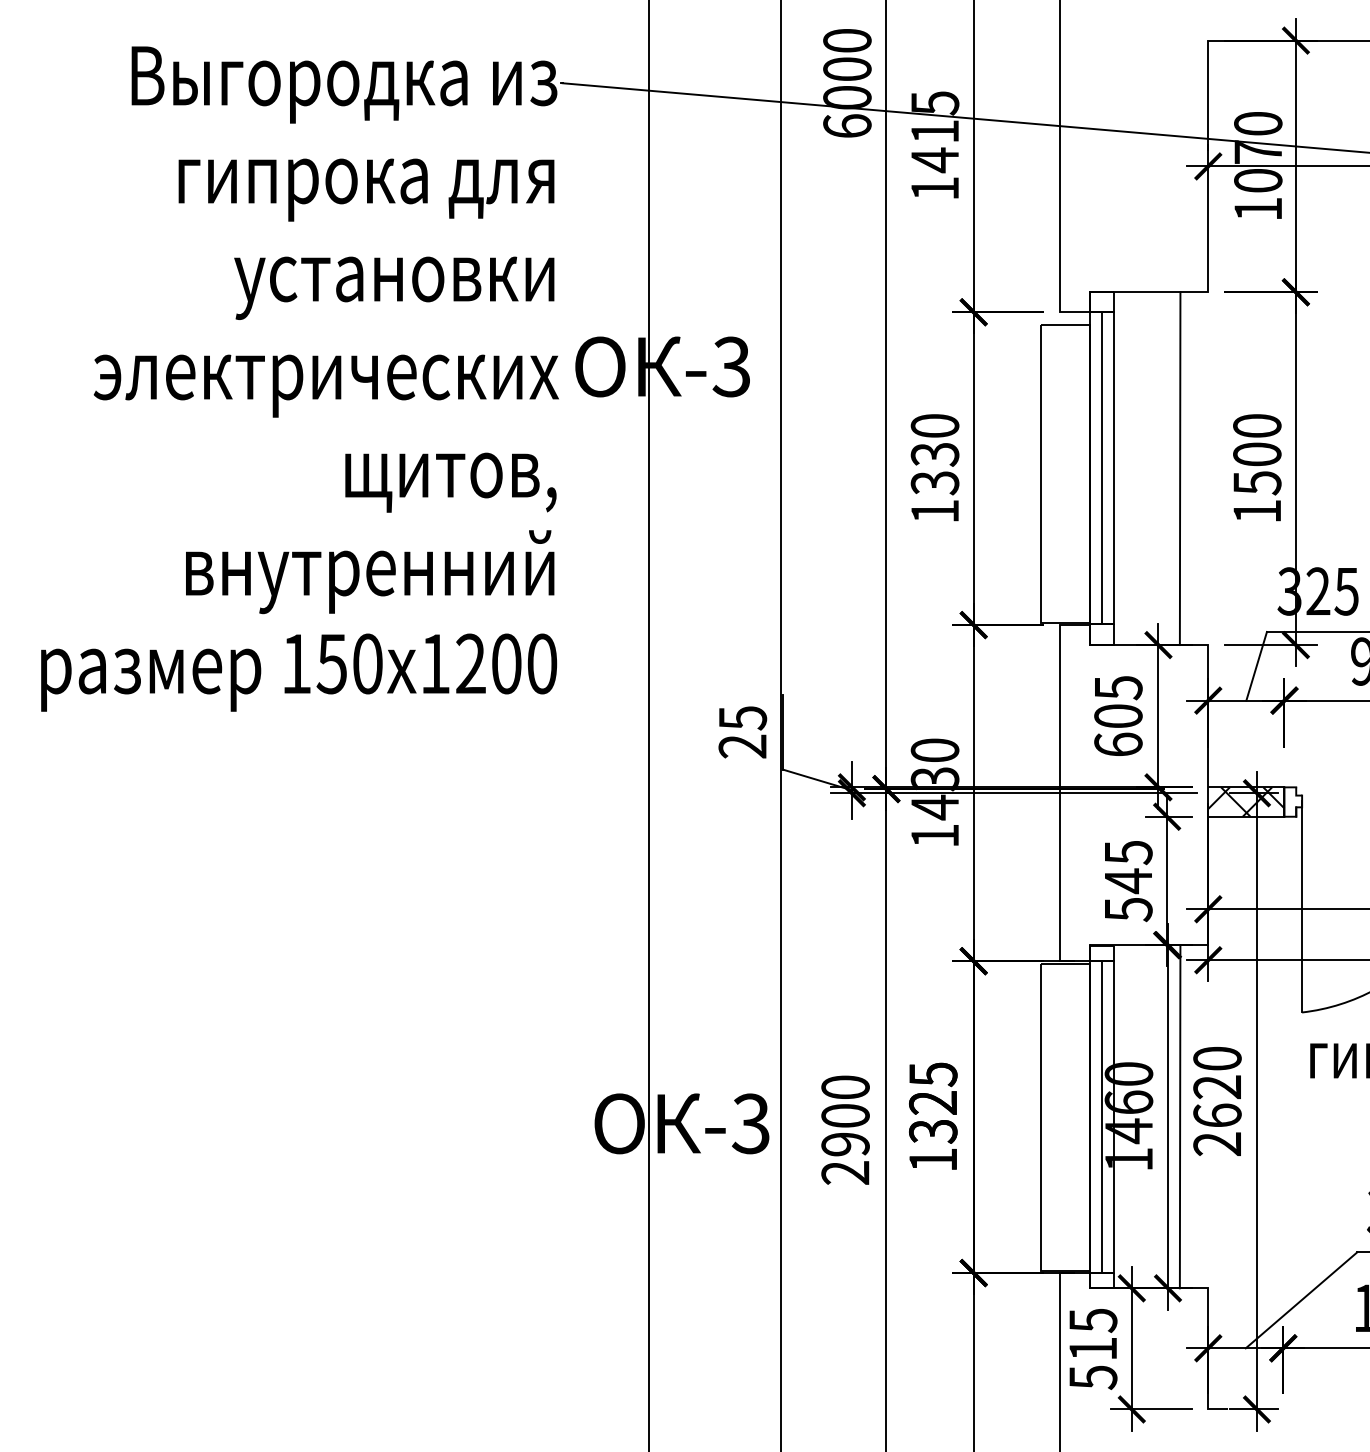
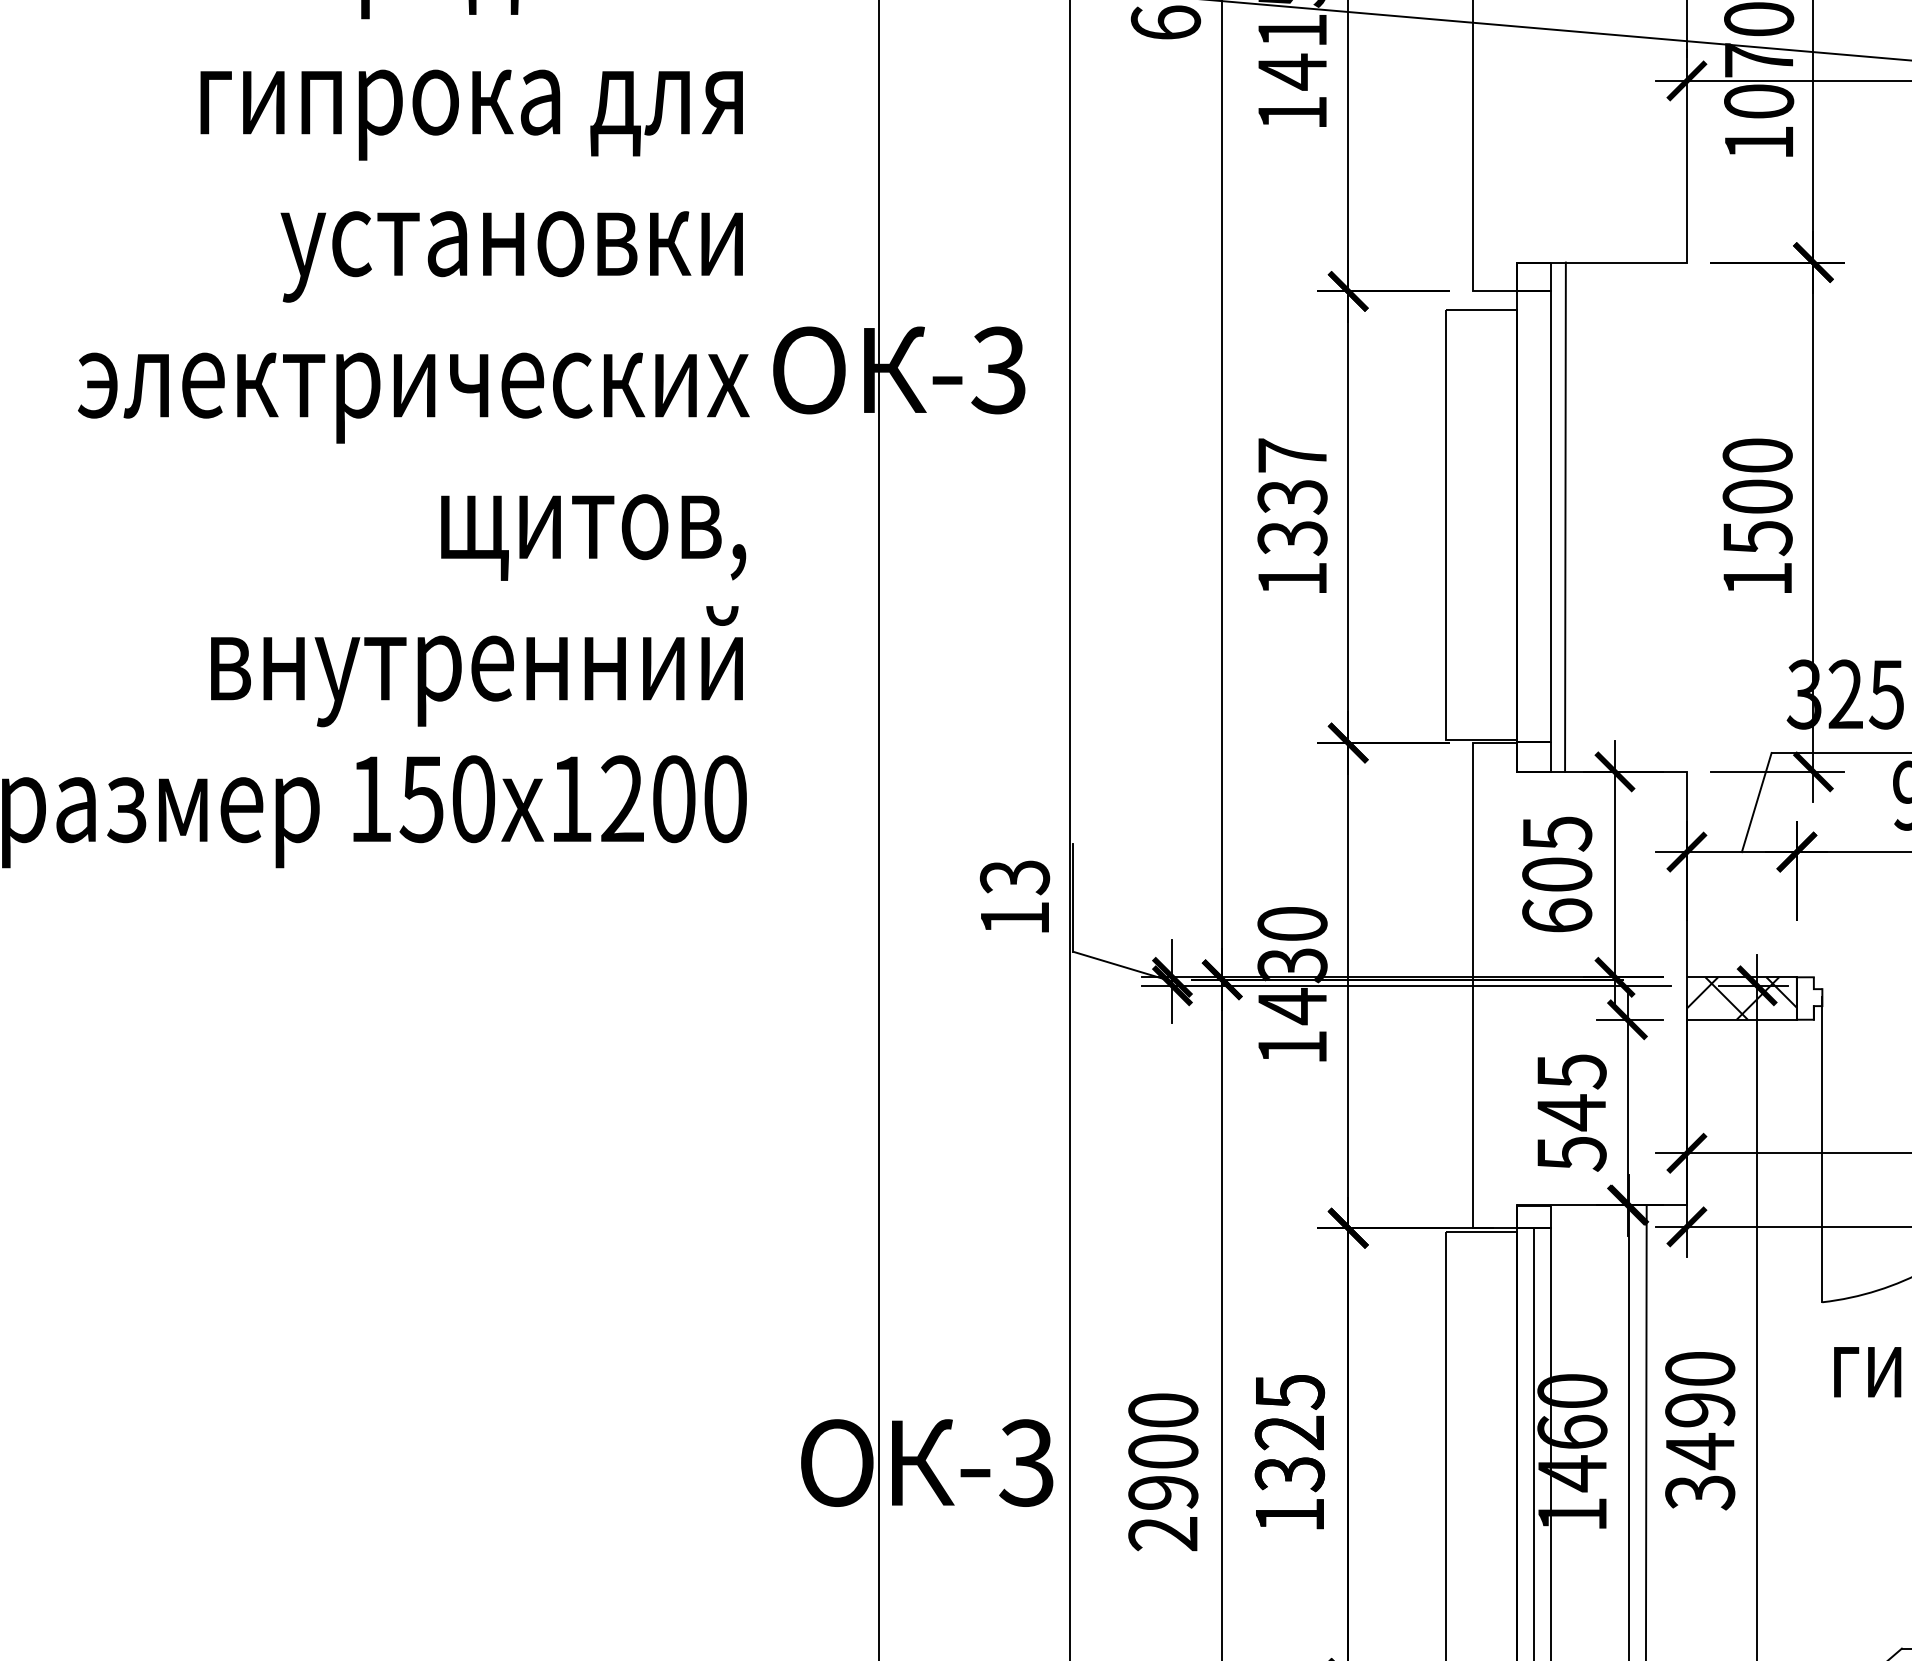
text: (934, 425) -> (1291, 454), 1330 -> 1337
line: (1102, 468) -> (1534, 516), removed
line: (1179, 468) -> (1564, 516), moved
text: (742, 732) -> (1014, 898), 25 -> 13
text: (1217, 1115) -> (1700, 1451), 2620 -> 3490

